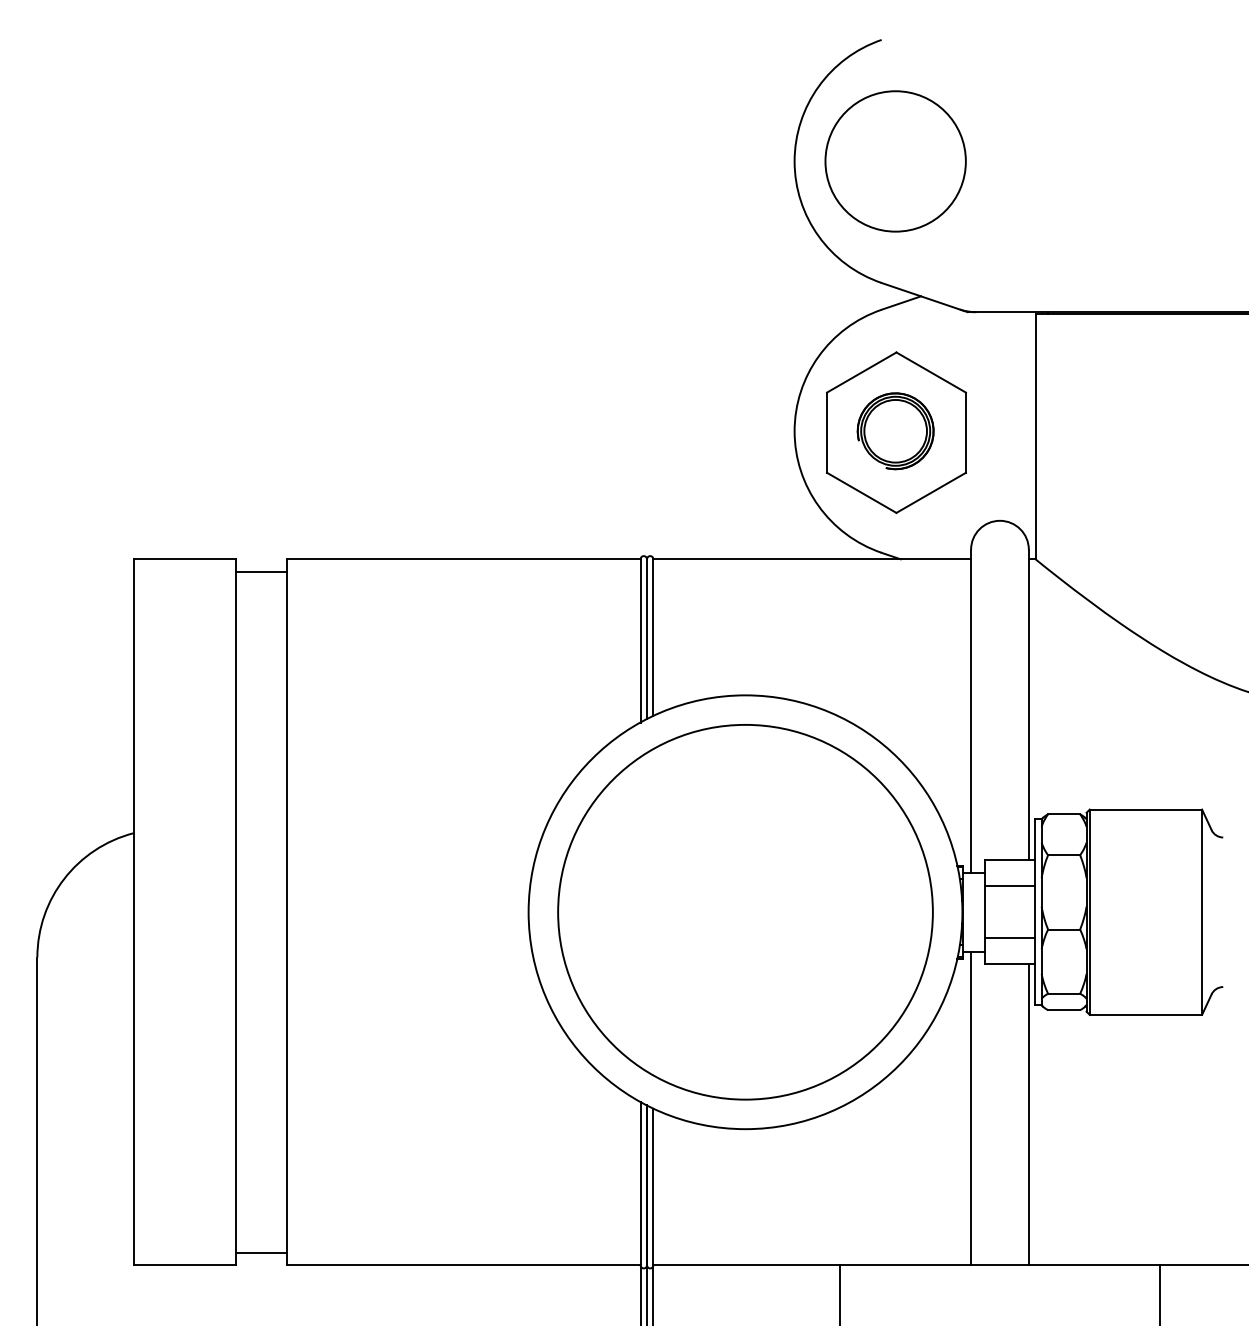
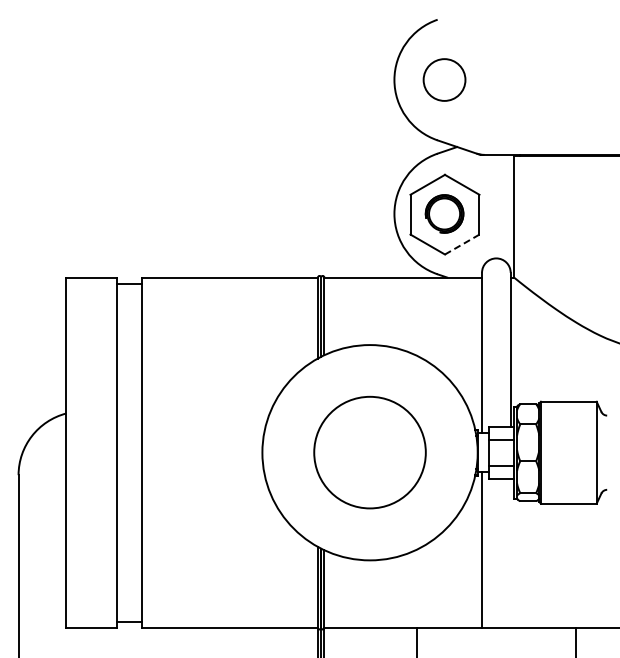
circle: (895, 160) -> (444, 79), size x0.6
line: (931, 492) -> (462, 244), solid -> dashed
circle: (744, 911) -> (369, 452), size x0.6
line: (1028, 1113) -> (510, 552), removed

